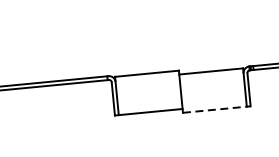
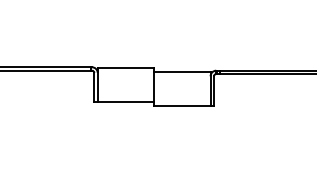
line: (217, 109) -> (184, 105), dashed -> solid

